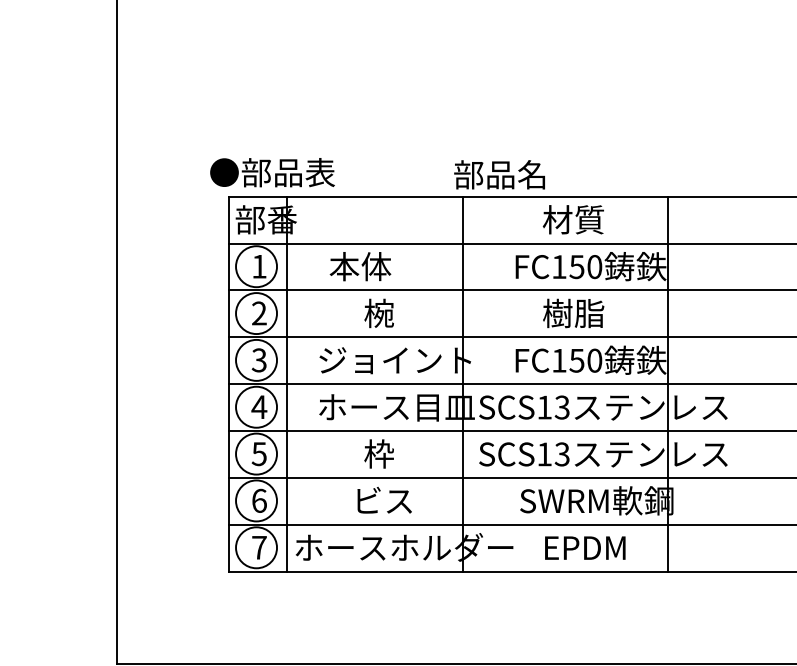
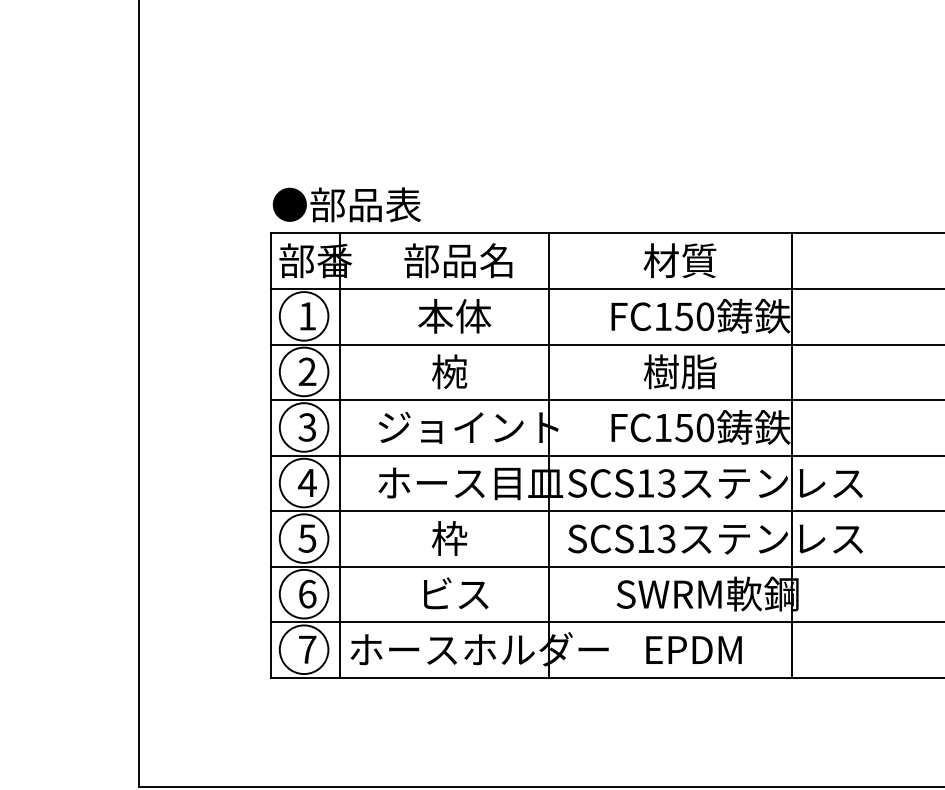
text: (272, 172) -> (346, 204), moved
text: (499, 174) -> (458, 260), moved
text: (360, 266) -> (454, 316), moved

